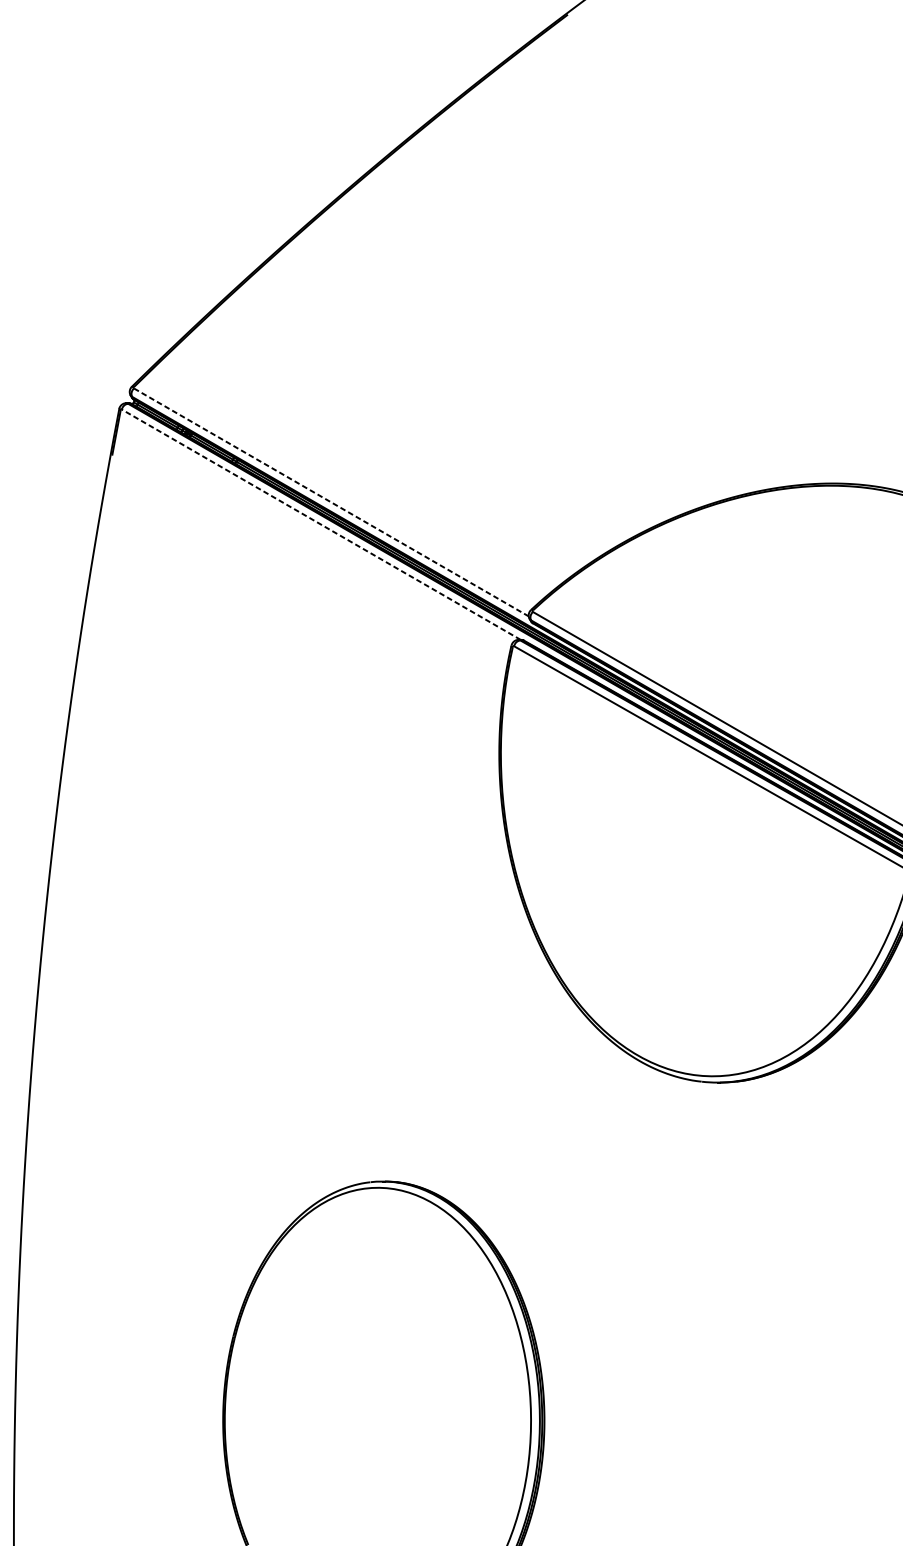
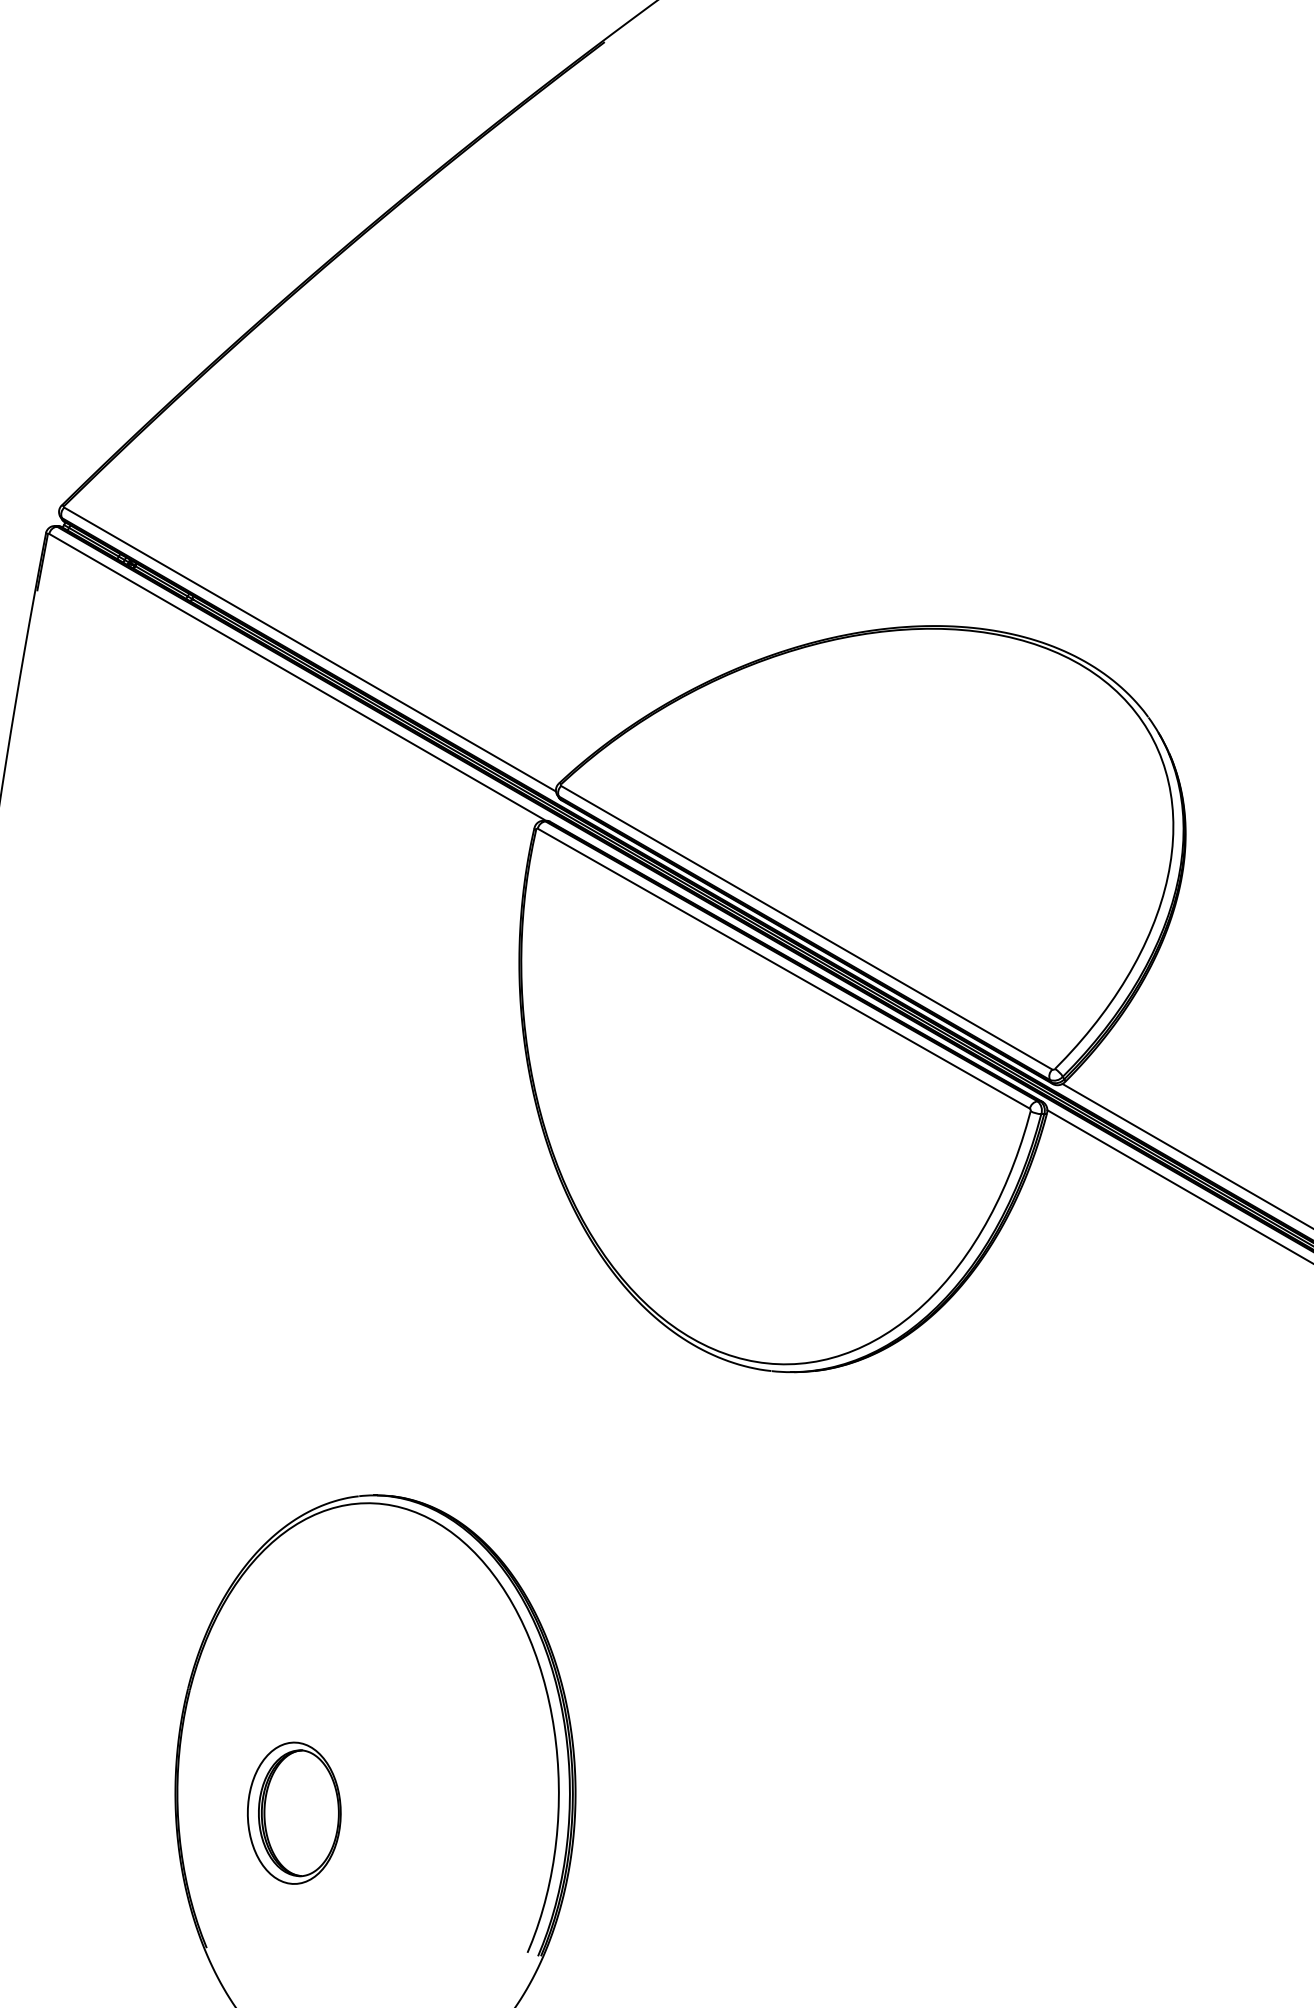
line: (331, 502) -> (310, 649), dashed -> solid
line: (321, 524) -> (297, 677), dashed -> solid
part: (318, 1436) -> (294, 1812), added

